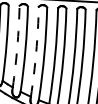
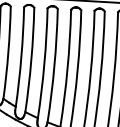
arc: (17, 46) -> (21, 56), dashed -> solid
arc: (36, 51) -> (44, 62), dashed -> solid

